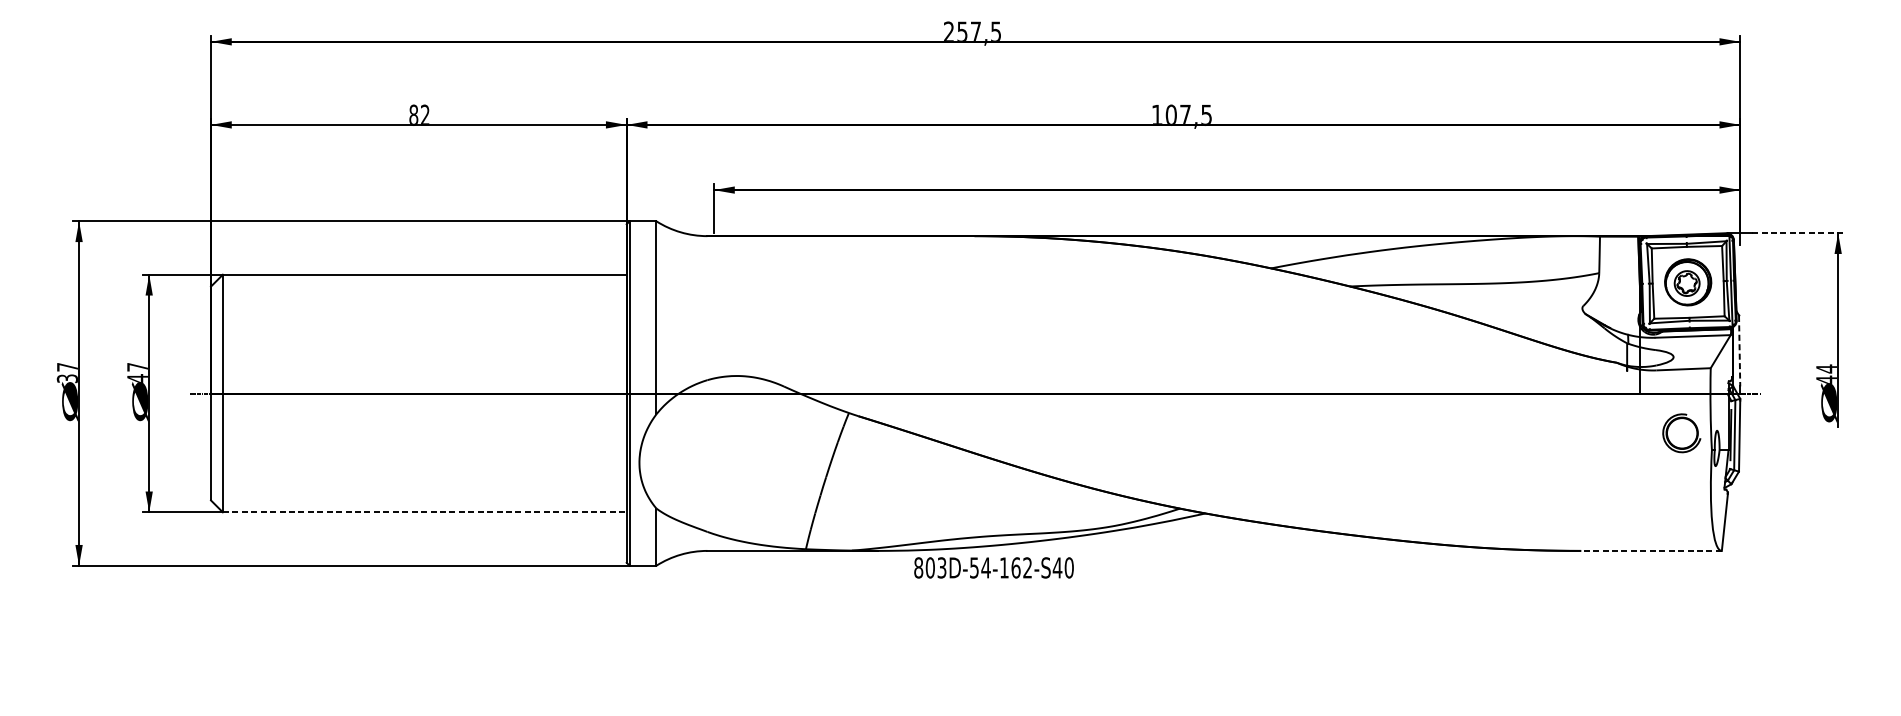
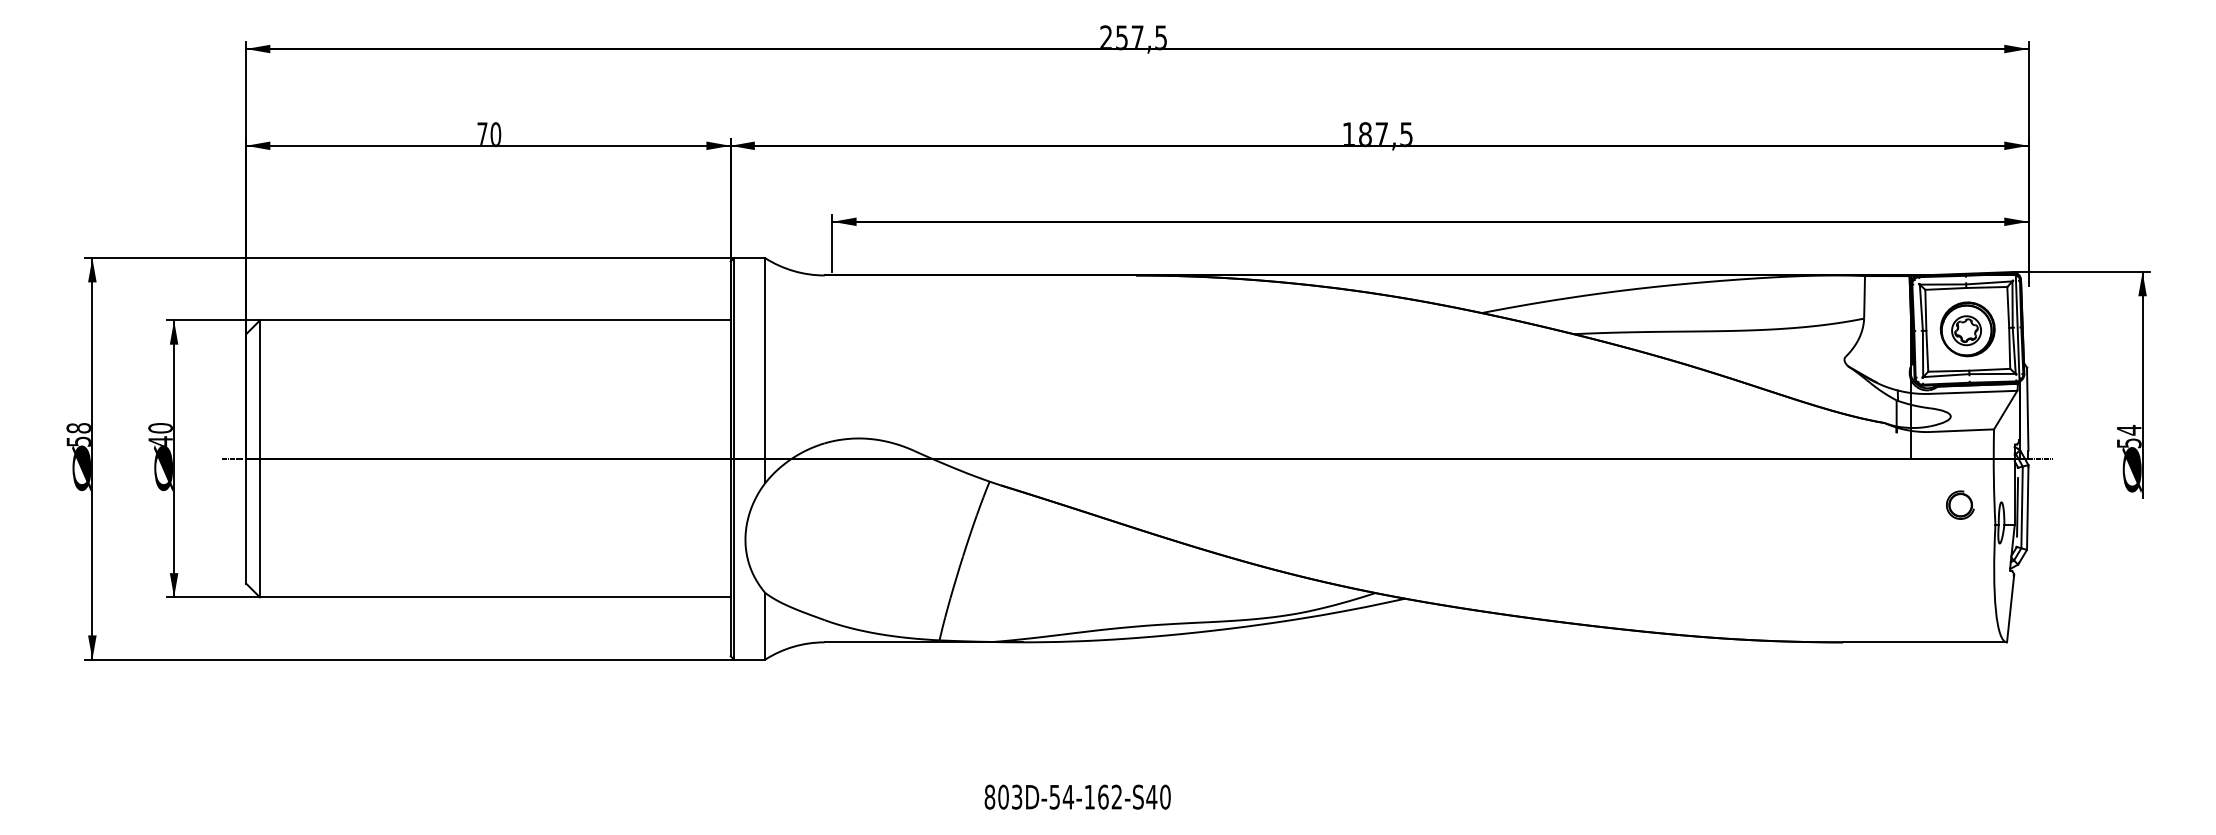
text: (1171, 114) -> (1365, 133), 107,5 -> 187,5
text: (419, 115) -> (489, 134), 82 -> 70
line: (1797, 233) -> (2095, 272), dashed -> solid
line: (1739, 351) -> (2027, 410), dashed -> solid
text: (137, 367) -> (160, 428), 47 -> 40
text: (67, 372) -> (78, 434), 37 -> 58
text: (1826, 380) -> (2129, 443), 44 -> 54
part: (1681, 432) -> (1960, 504), size x0.62
line: (424, 512) -> (495, 597), dashed -> solid
line: (1651, 551) -> (1925, 642), dashed -> solid
text: (993, 567) -> (1077, 796), moved

